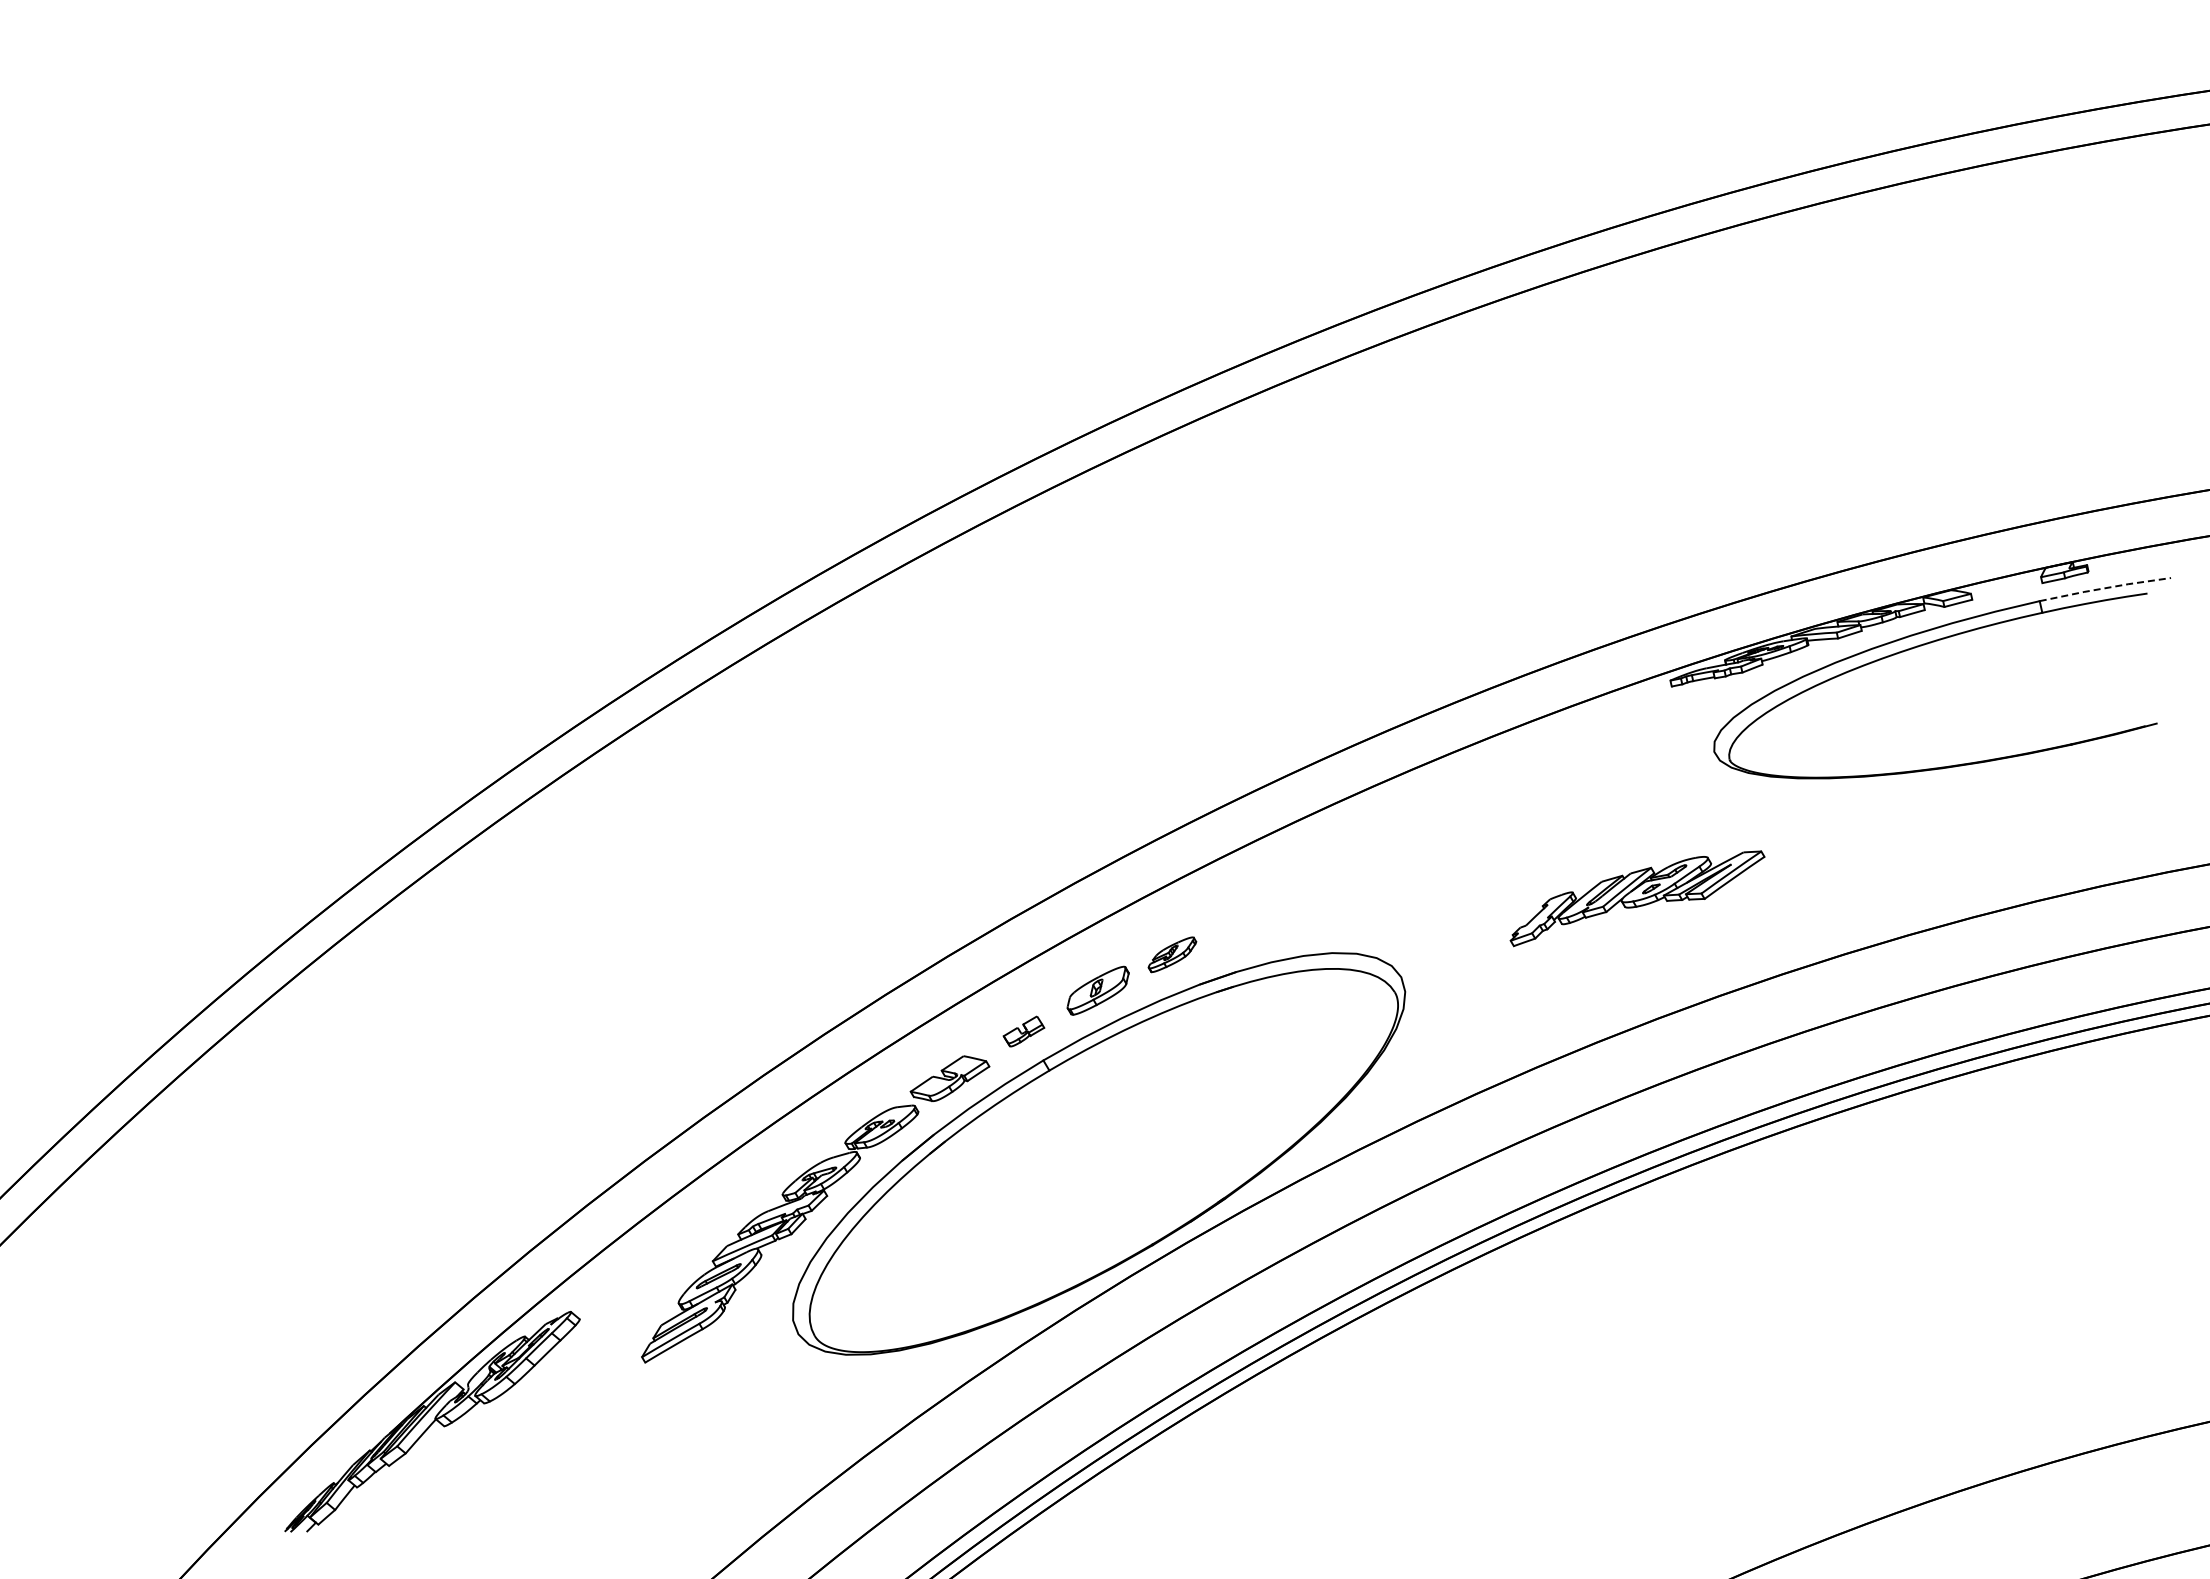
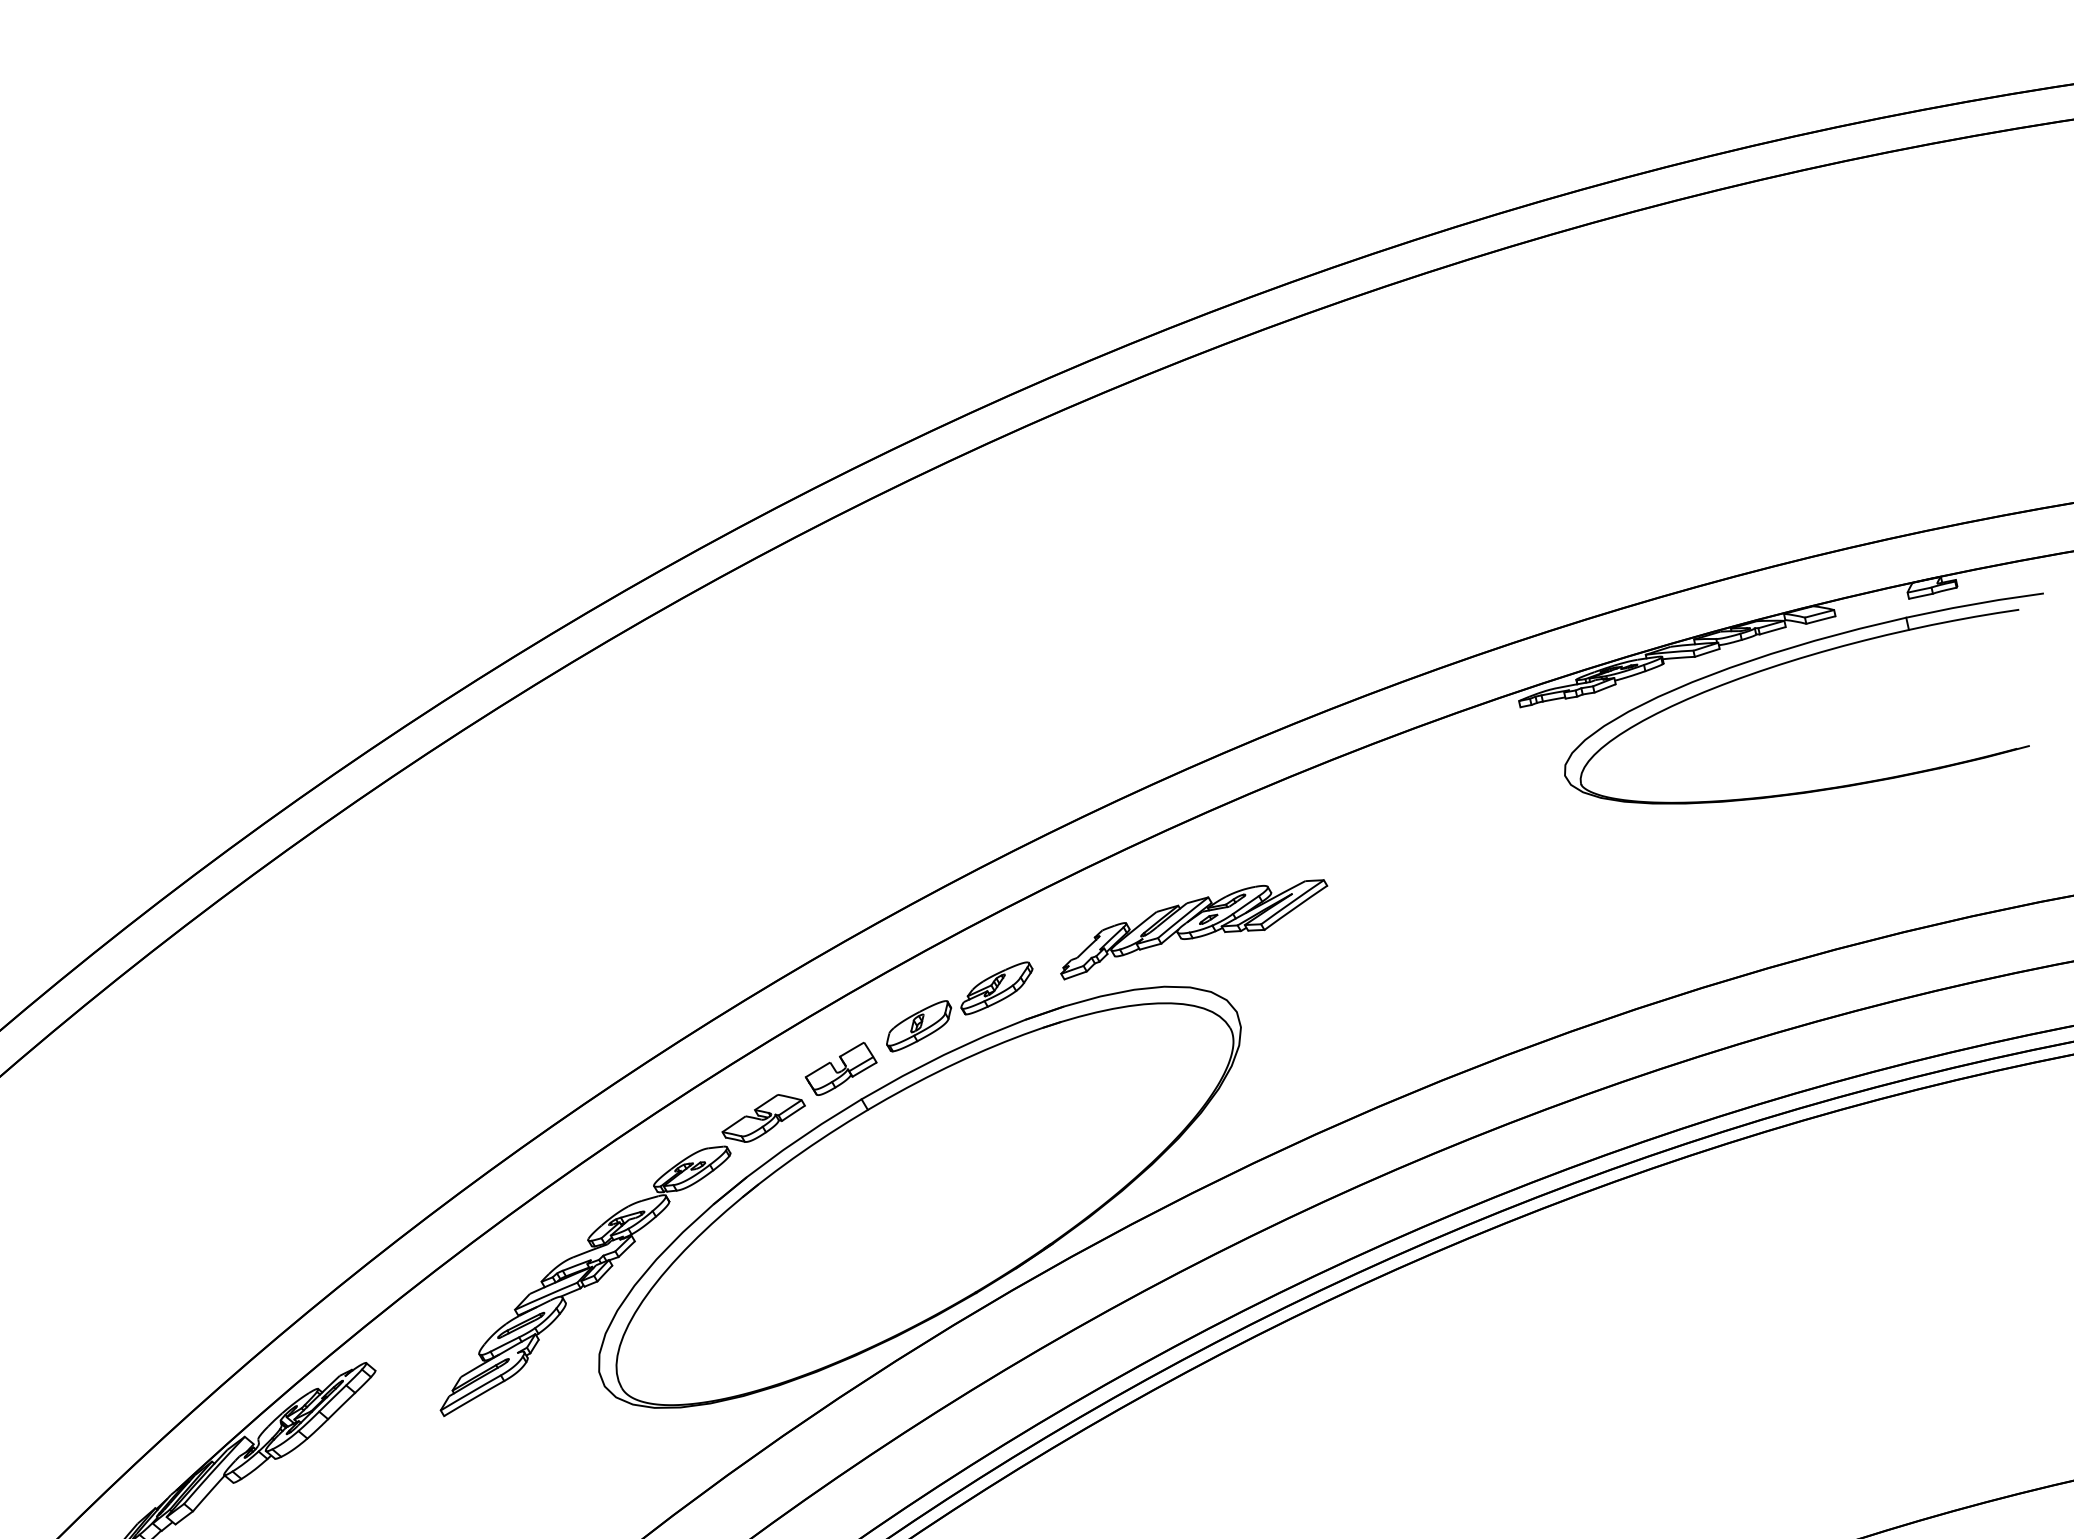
line: (2105, 588) -> (1975, 604), dashed -> solid
part: (1637, 898) -> (1194, 929), moved
part: (1172, 954) -> (996, 988), size x1.43
part: (1023, 1031) -> (840, 1068), size x1.67

